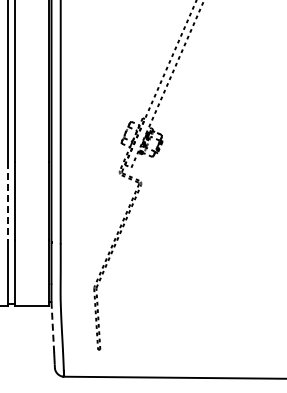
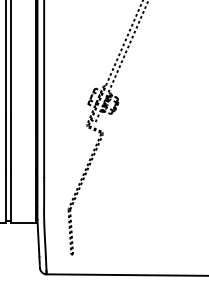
line: (7, 200) -> (5, 145), dashed -> solid
line: (52, 327) -> (38, 238), dashed -> solid

